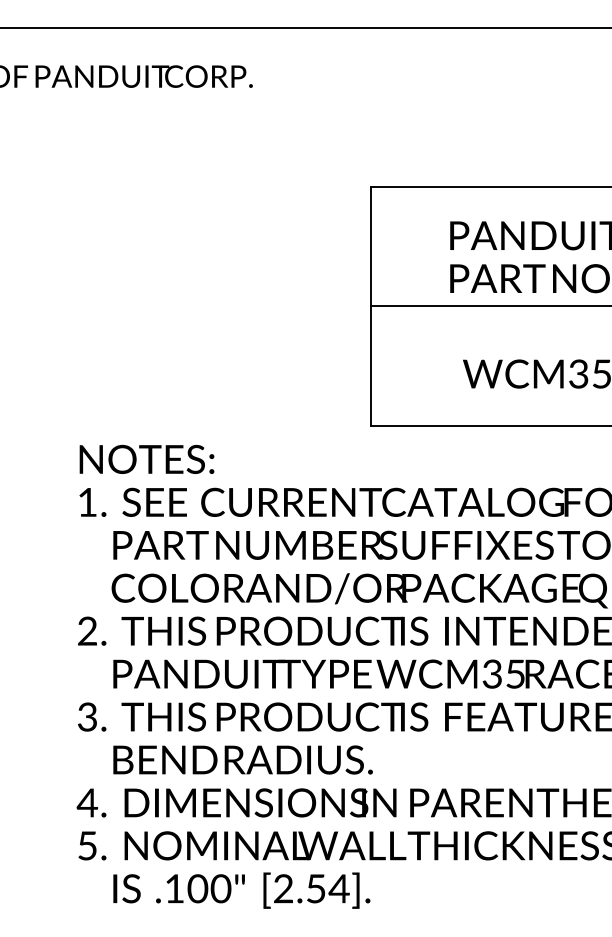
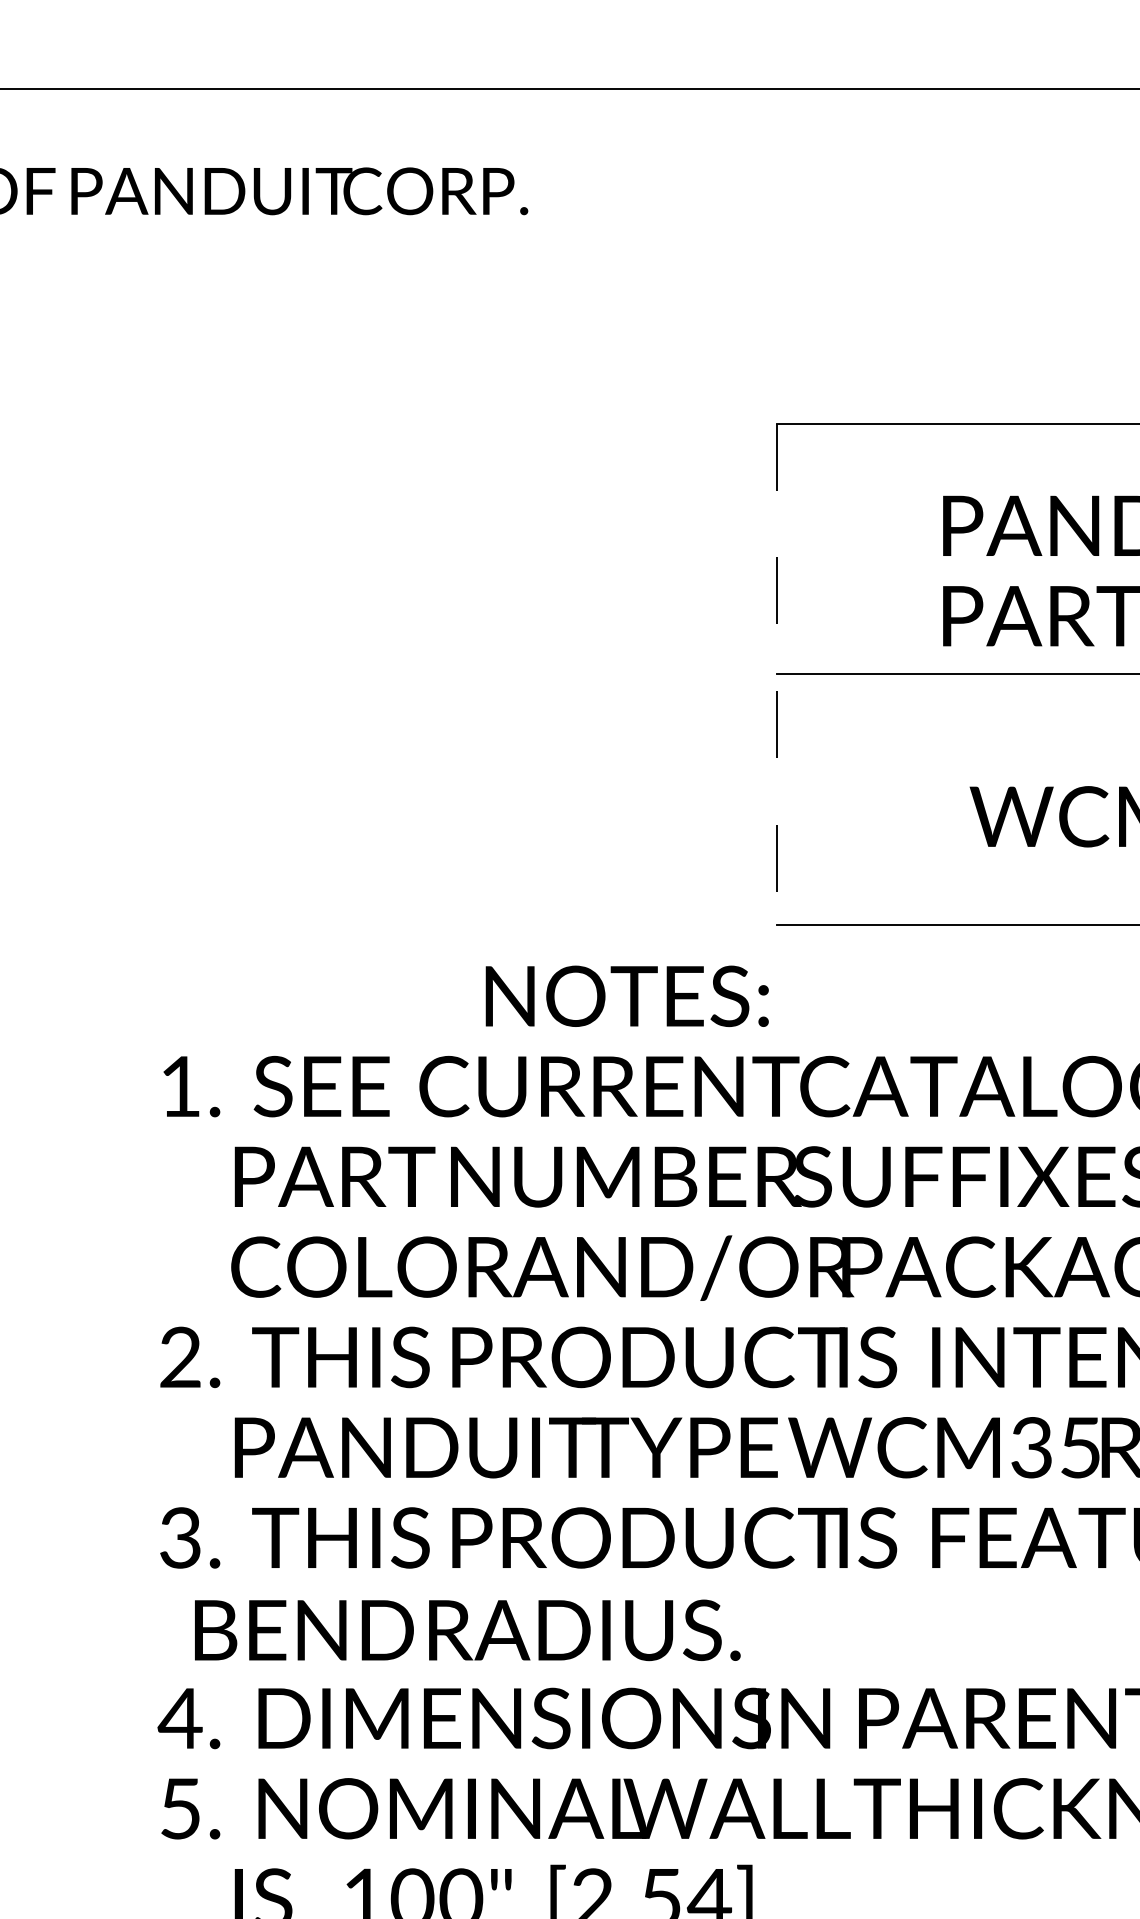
line: (371, 306) -> (777, 674), solid -> dashed
text: (146, 458) -> (626, 994), moved
text: (242, 759) -> (466, 1629), moved

